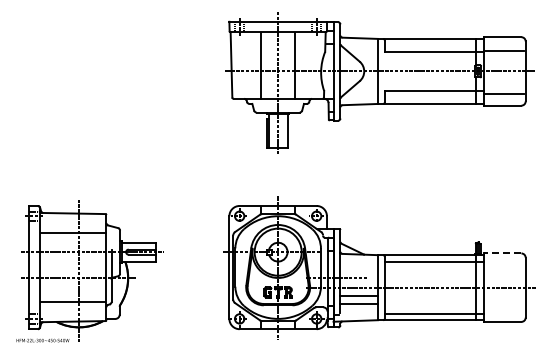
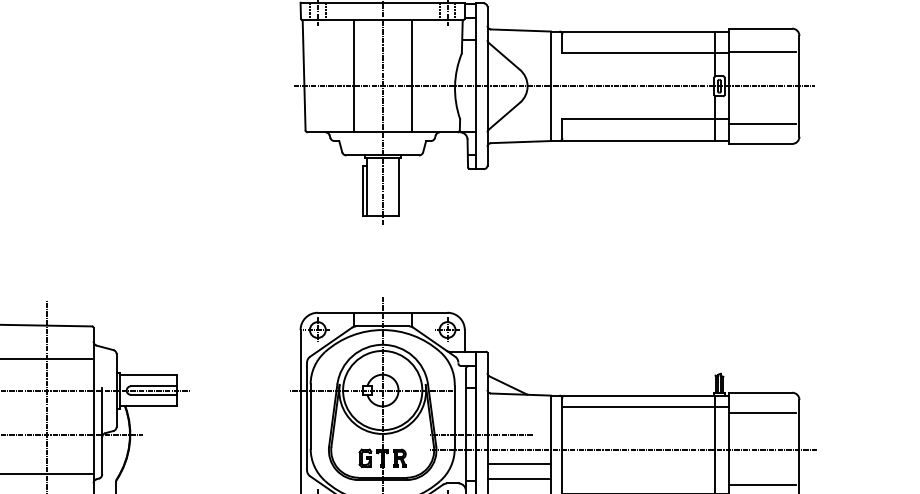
line: (502, 253) -> (760, 392), dashed -> solid
line: (503, 265) -> (762, 413), added
line: (503, 308) -> (762, 485), added

